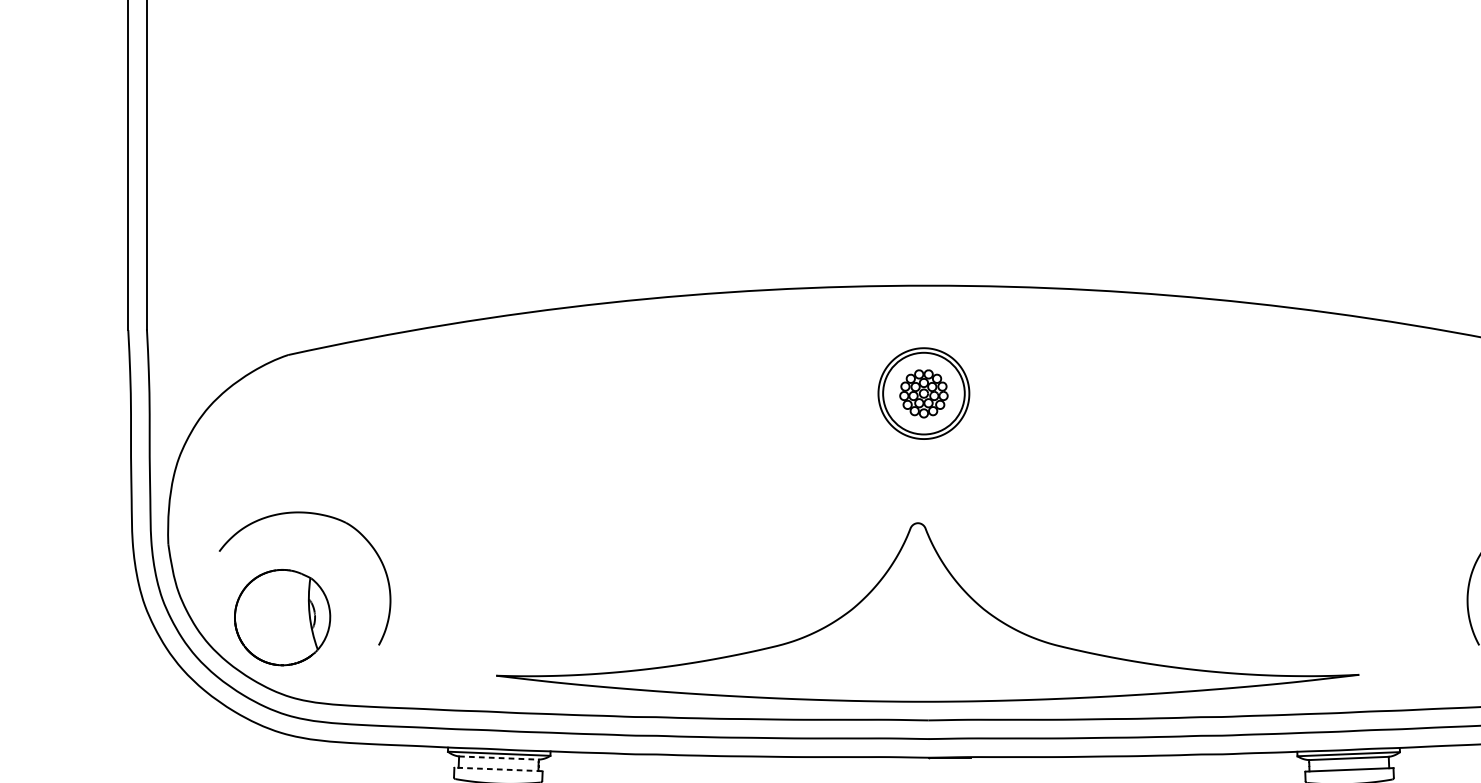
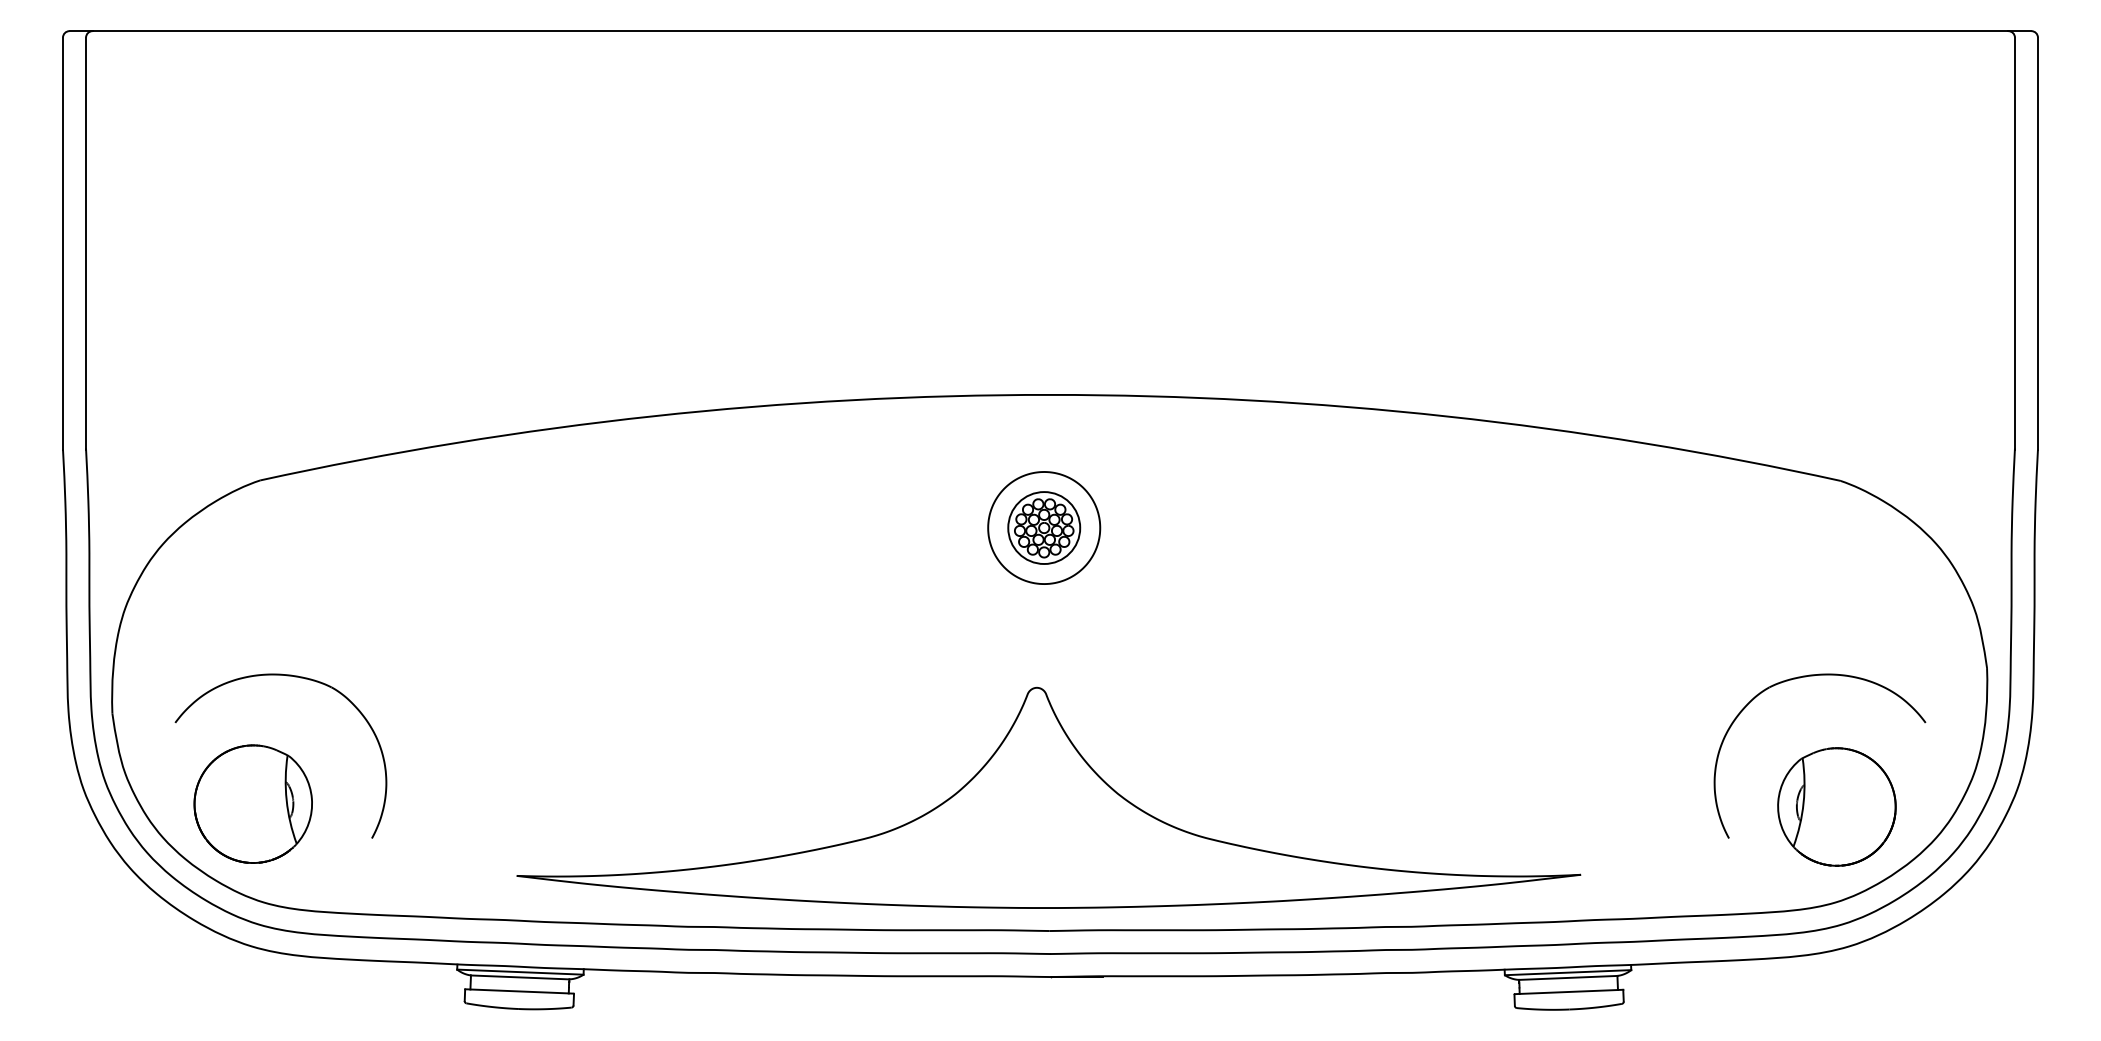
circle: (924, 394) -> (1044, 528), size x0.71
line: (499, 758) -> (520, 977), dashed -> solid
line: (497, 769) -> (518, 991), dashed -> solid

